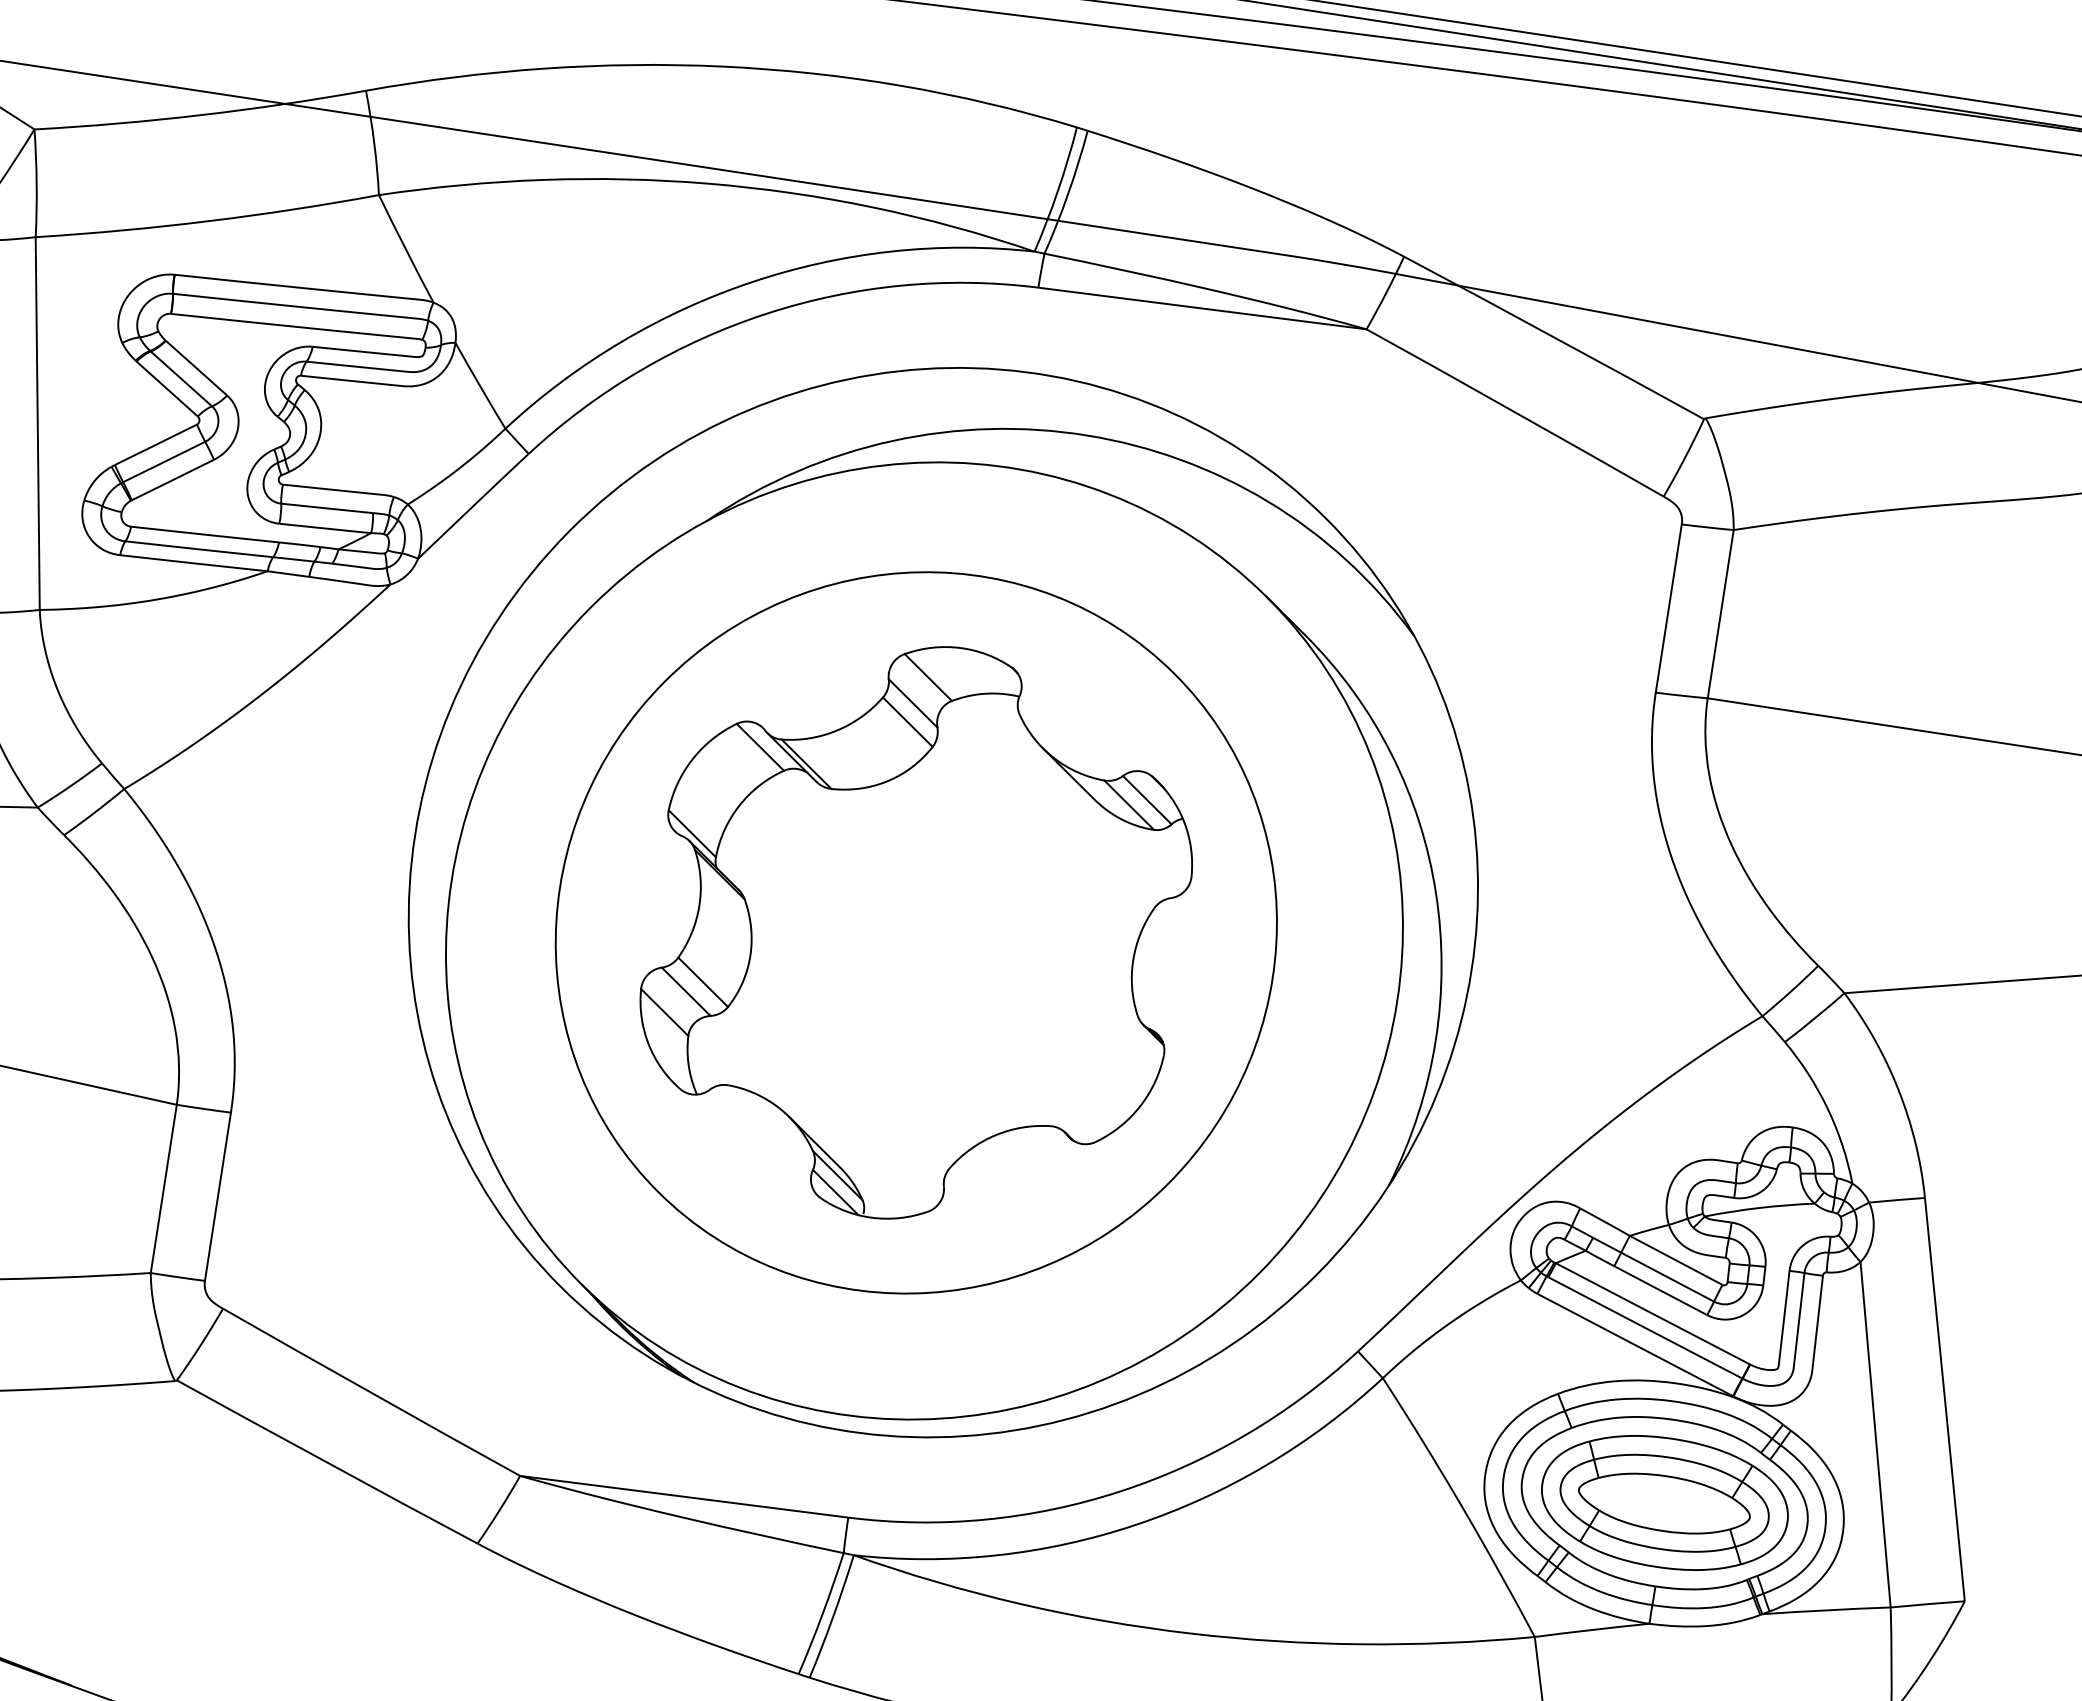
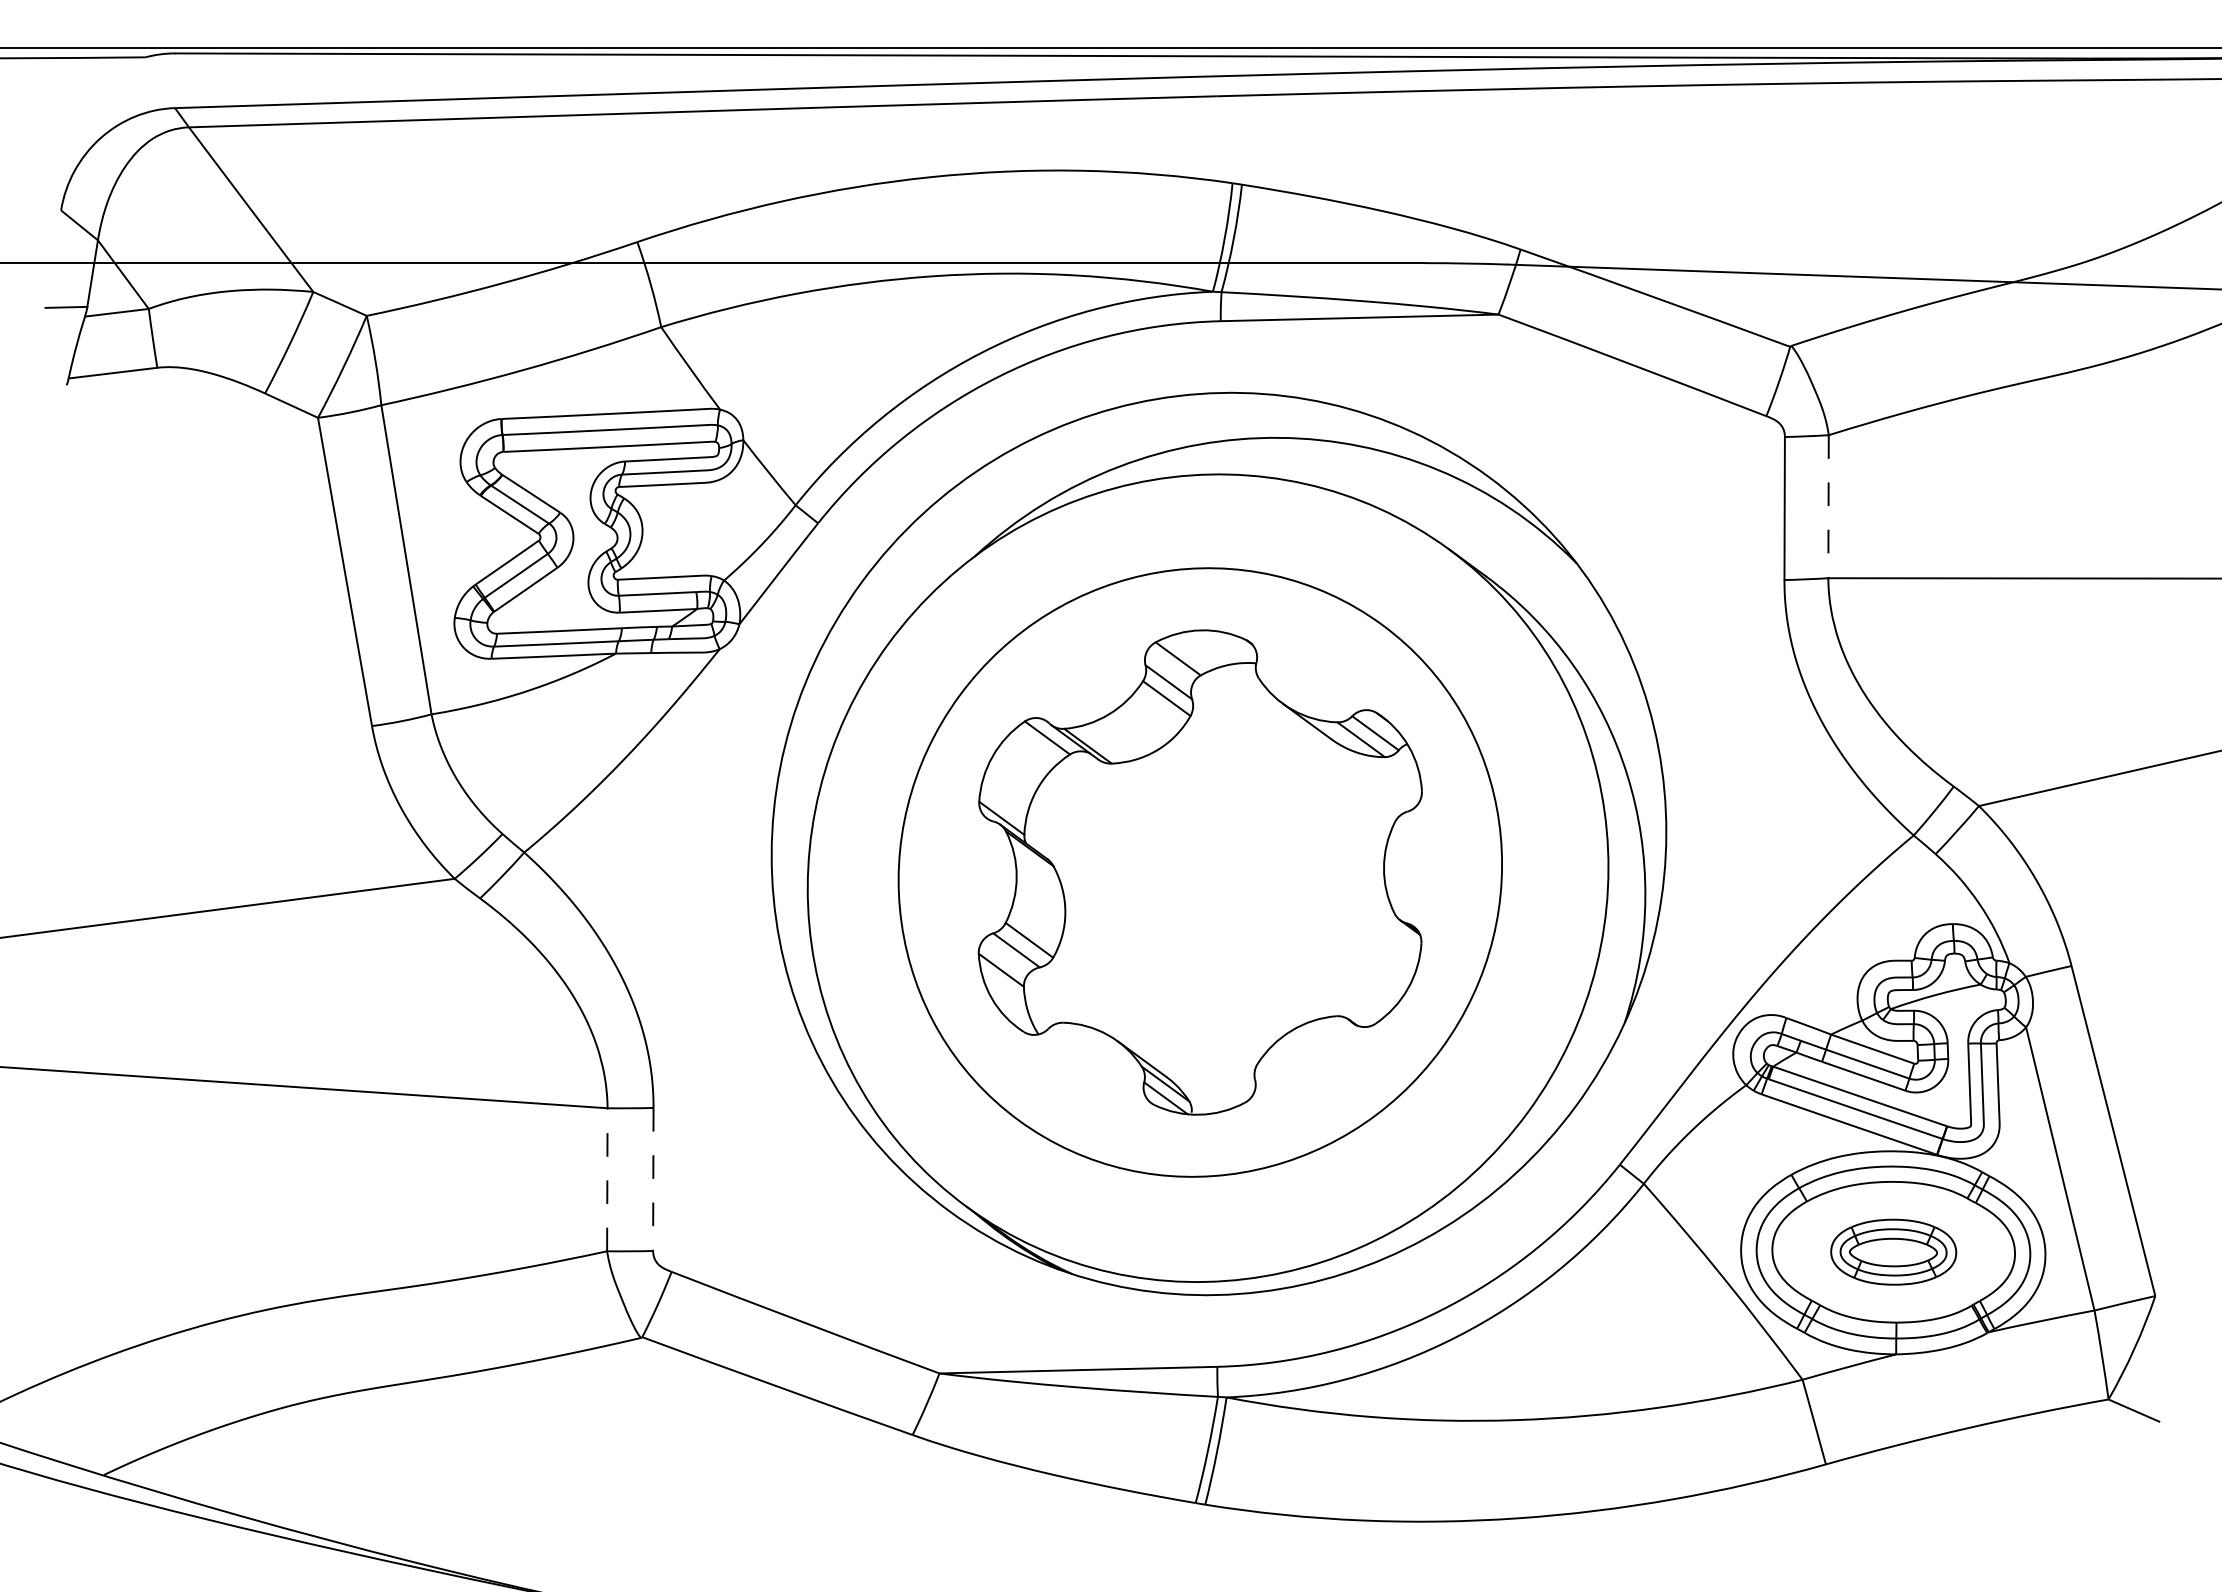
line: (1720, 613) -> (1828, 506), solid -> dashed
line: (164, 1188) -> (607, 1179), solid -> dashed
line: (218, 1196) -> (653, 1179), solid -> dashed
part: (1664, 1503) -> (1893, 1252), size x0.6

